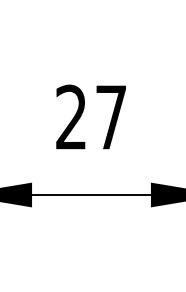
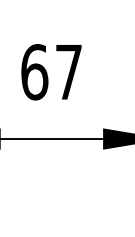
text: (71, 117) -> (34, 72), 27 -> 67

